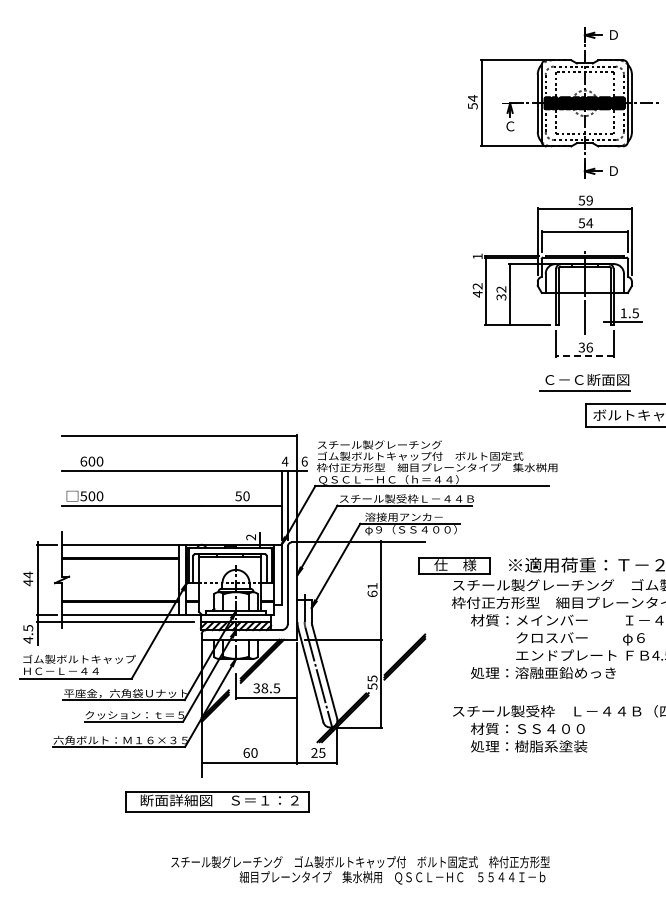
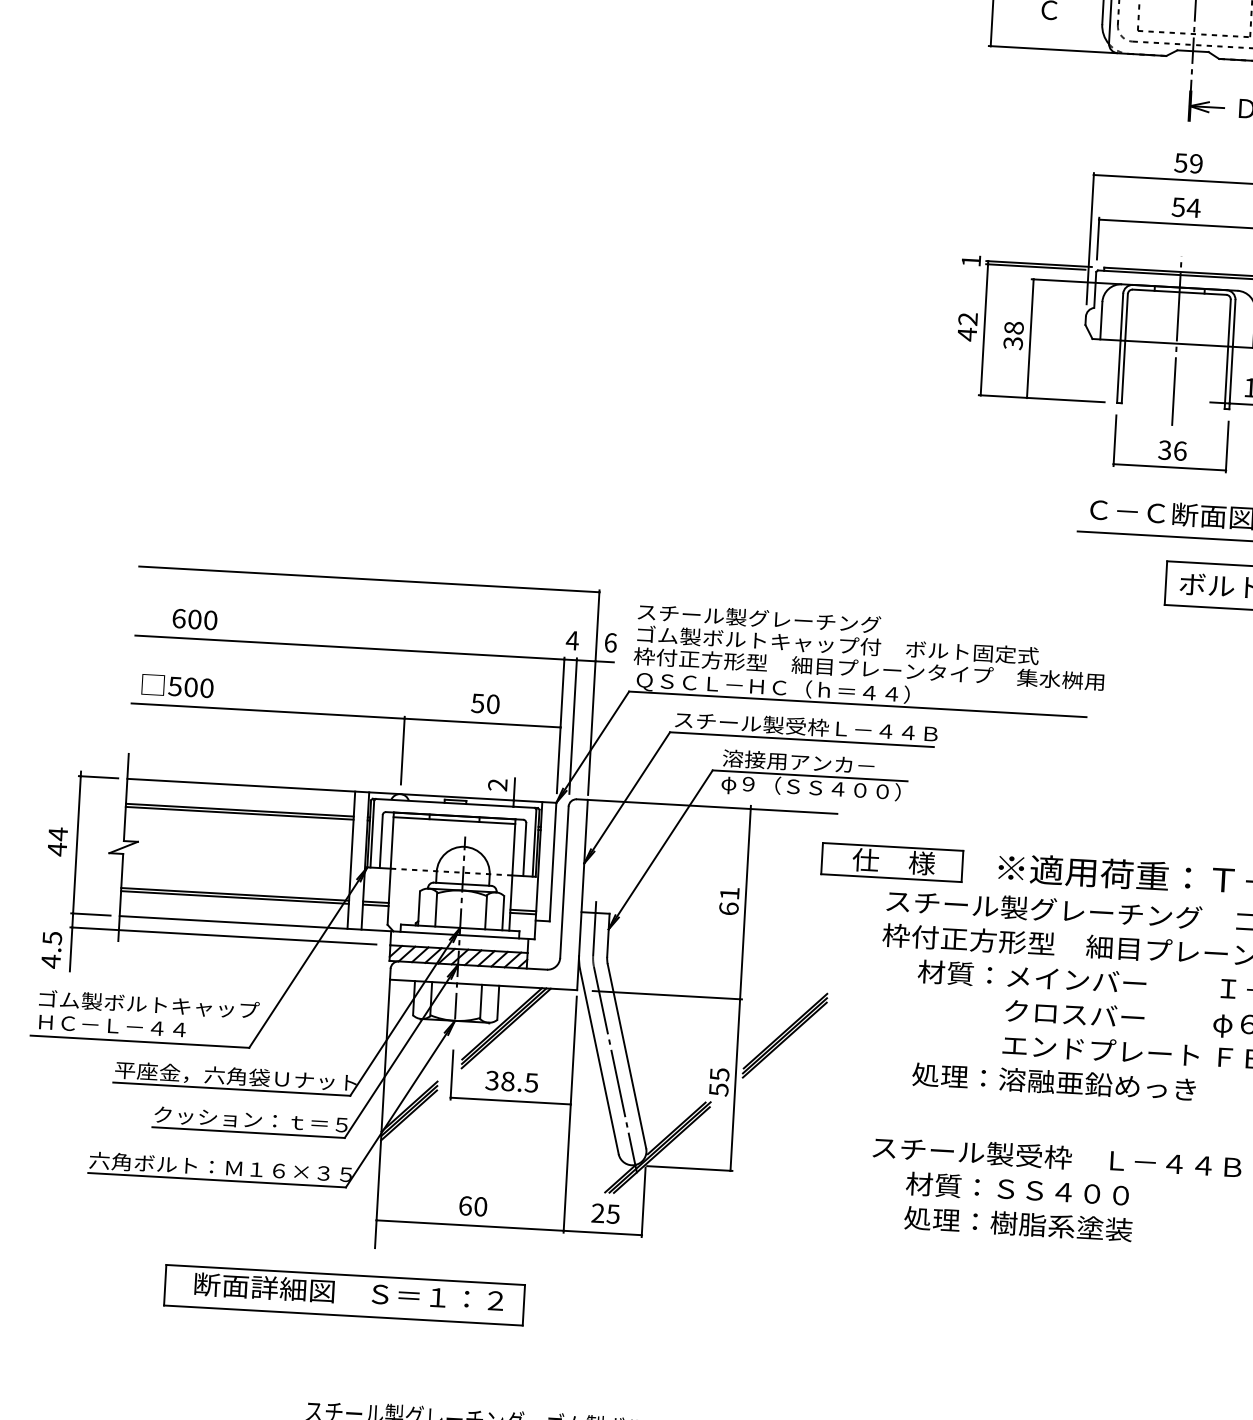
text: (501, 289) -> (1014, 327), 32 -> 38
line: (584, 356) -> (1169, 467), dashed -> solid
line: (201, 522) -> (402, 750), added
part: (217, 801) -> (344, 1294), moved

